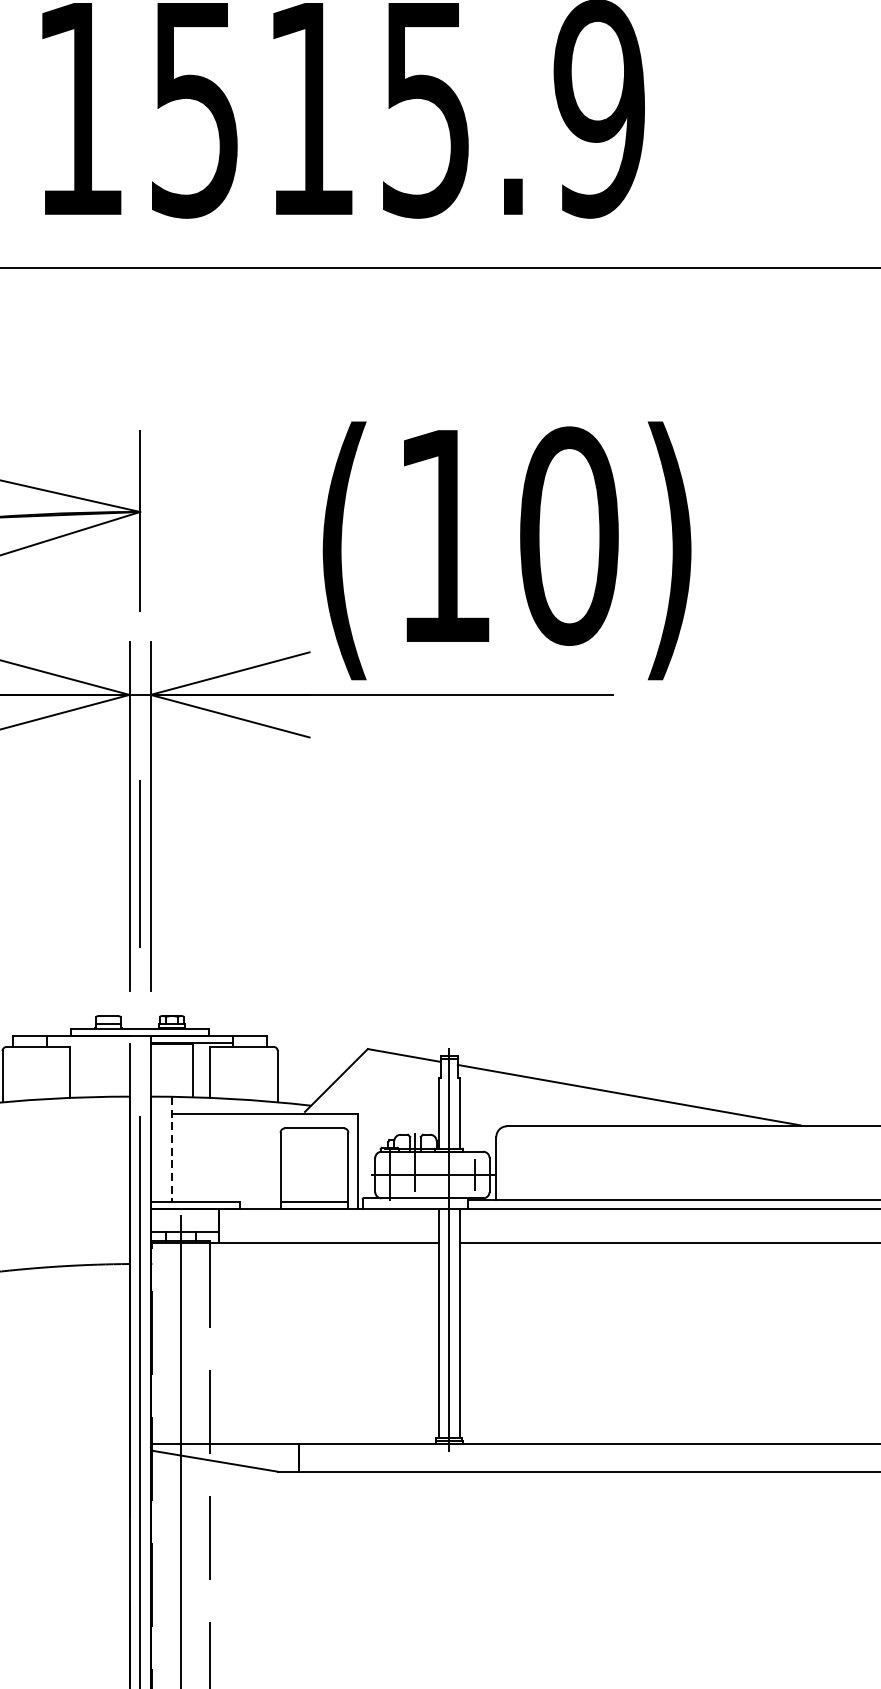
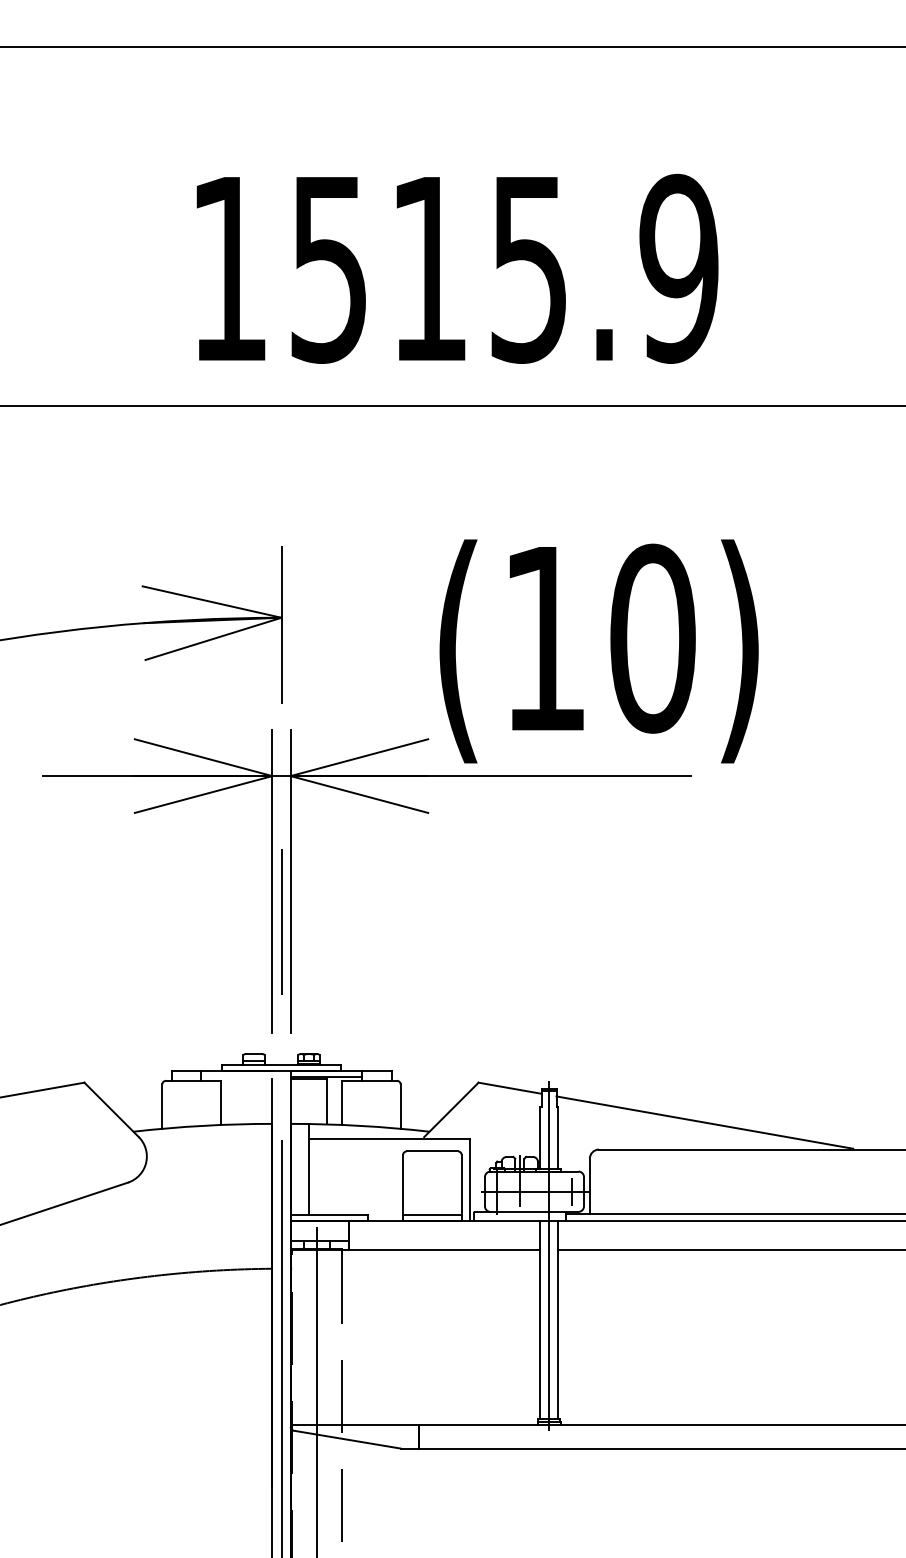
line: (172, 1149) -> (309, 1169), dashed -> solid

